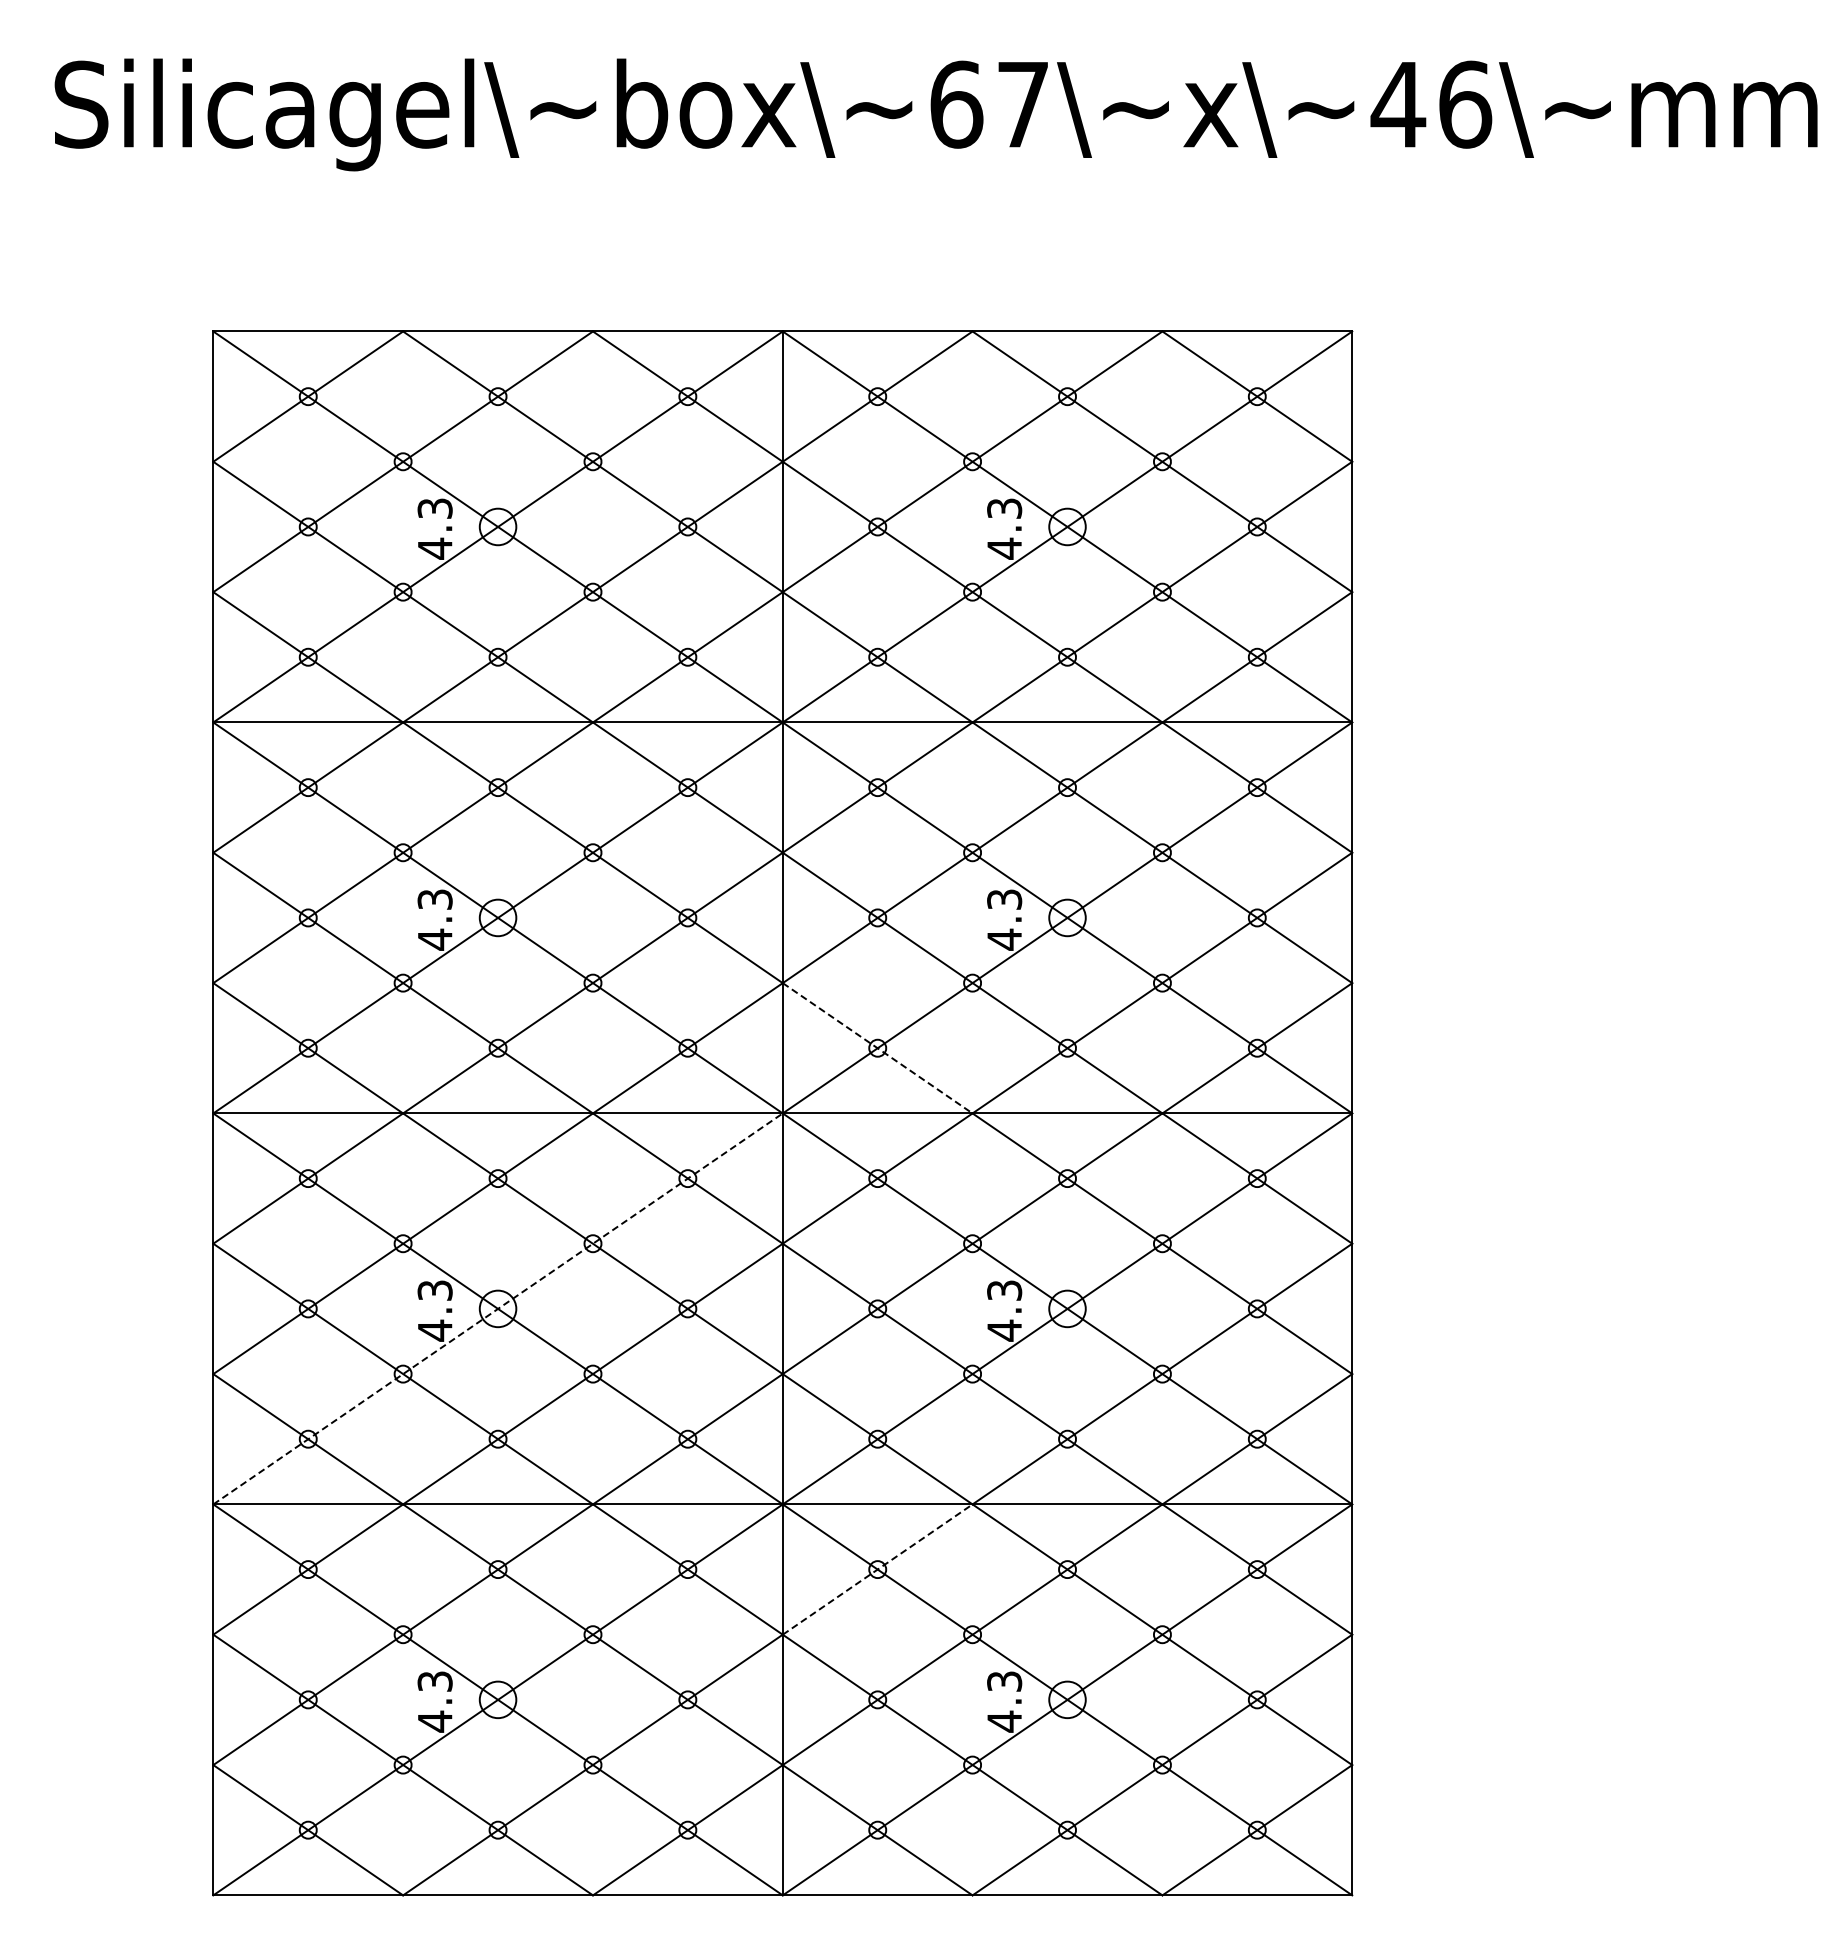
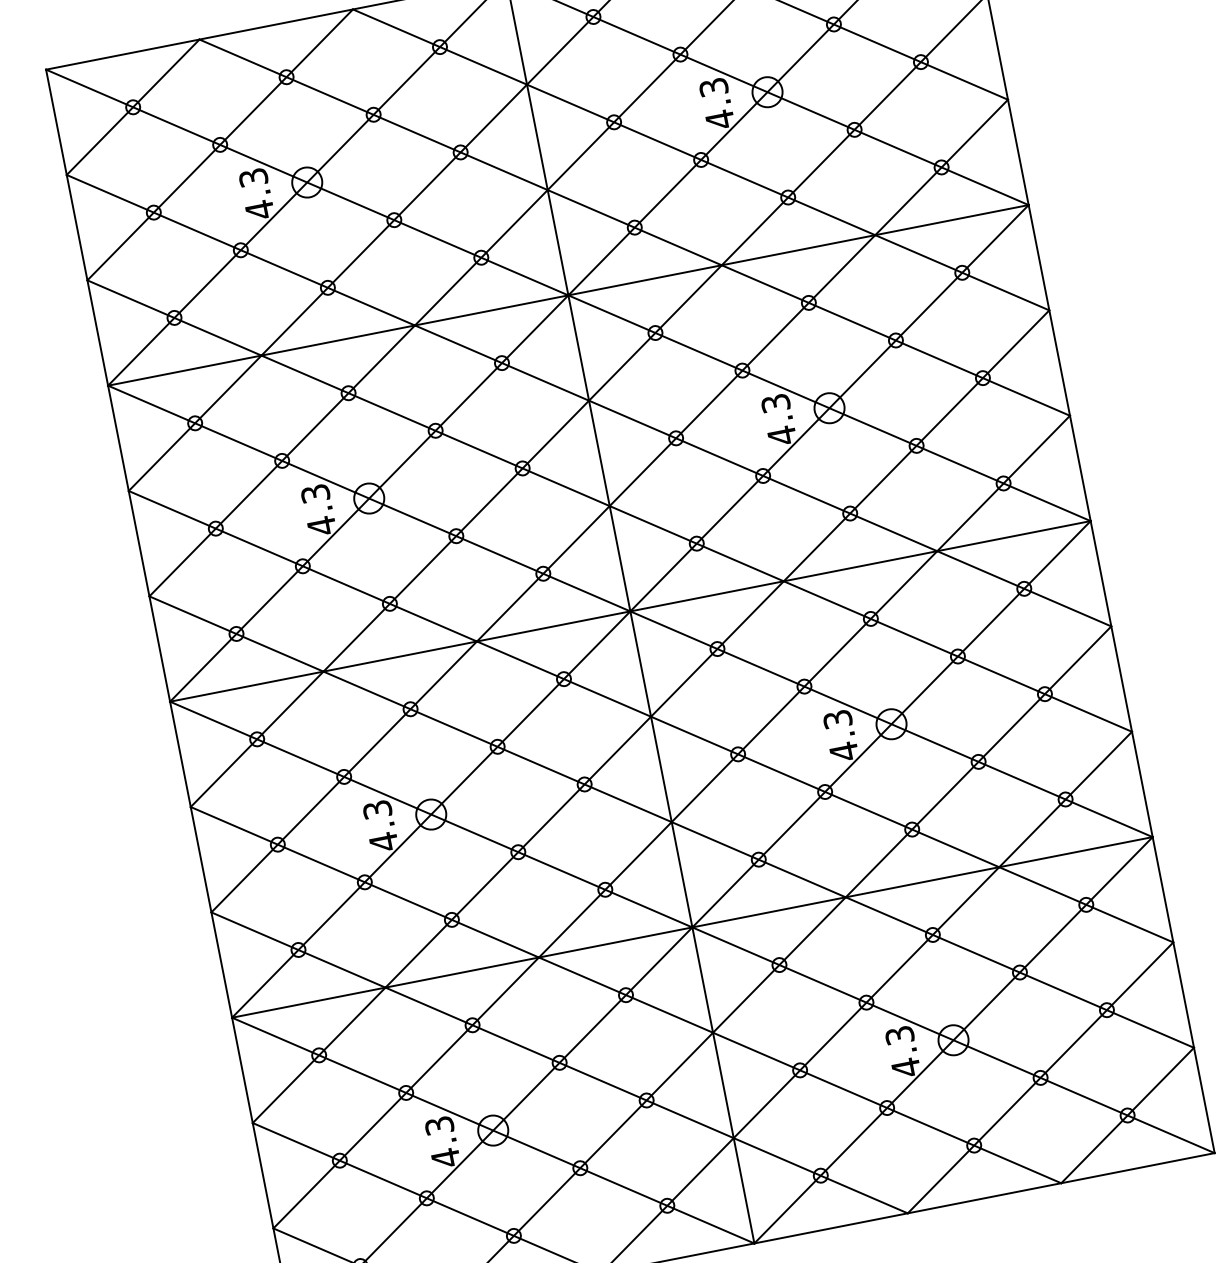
line: (878, 1048) -> (697, 543), dashed -> solid
line: (498, 1308) -> (431, 814), dashed -> solid
line: (878, 1569) -> (780, 964), dashed -> solid

